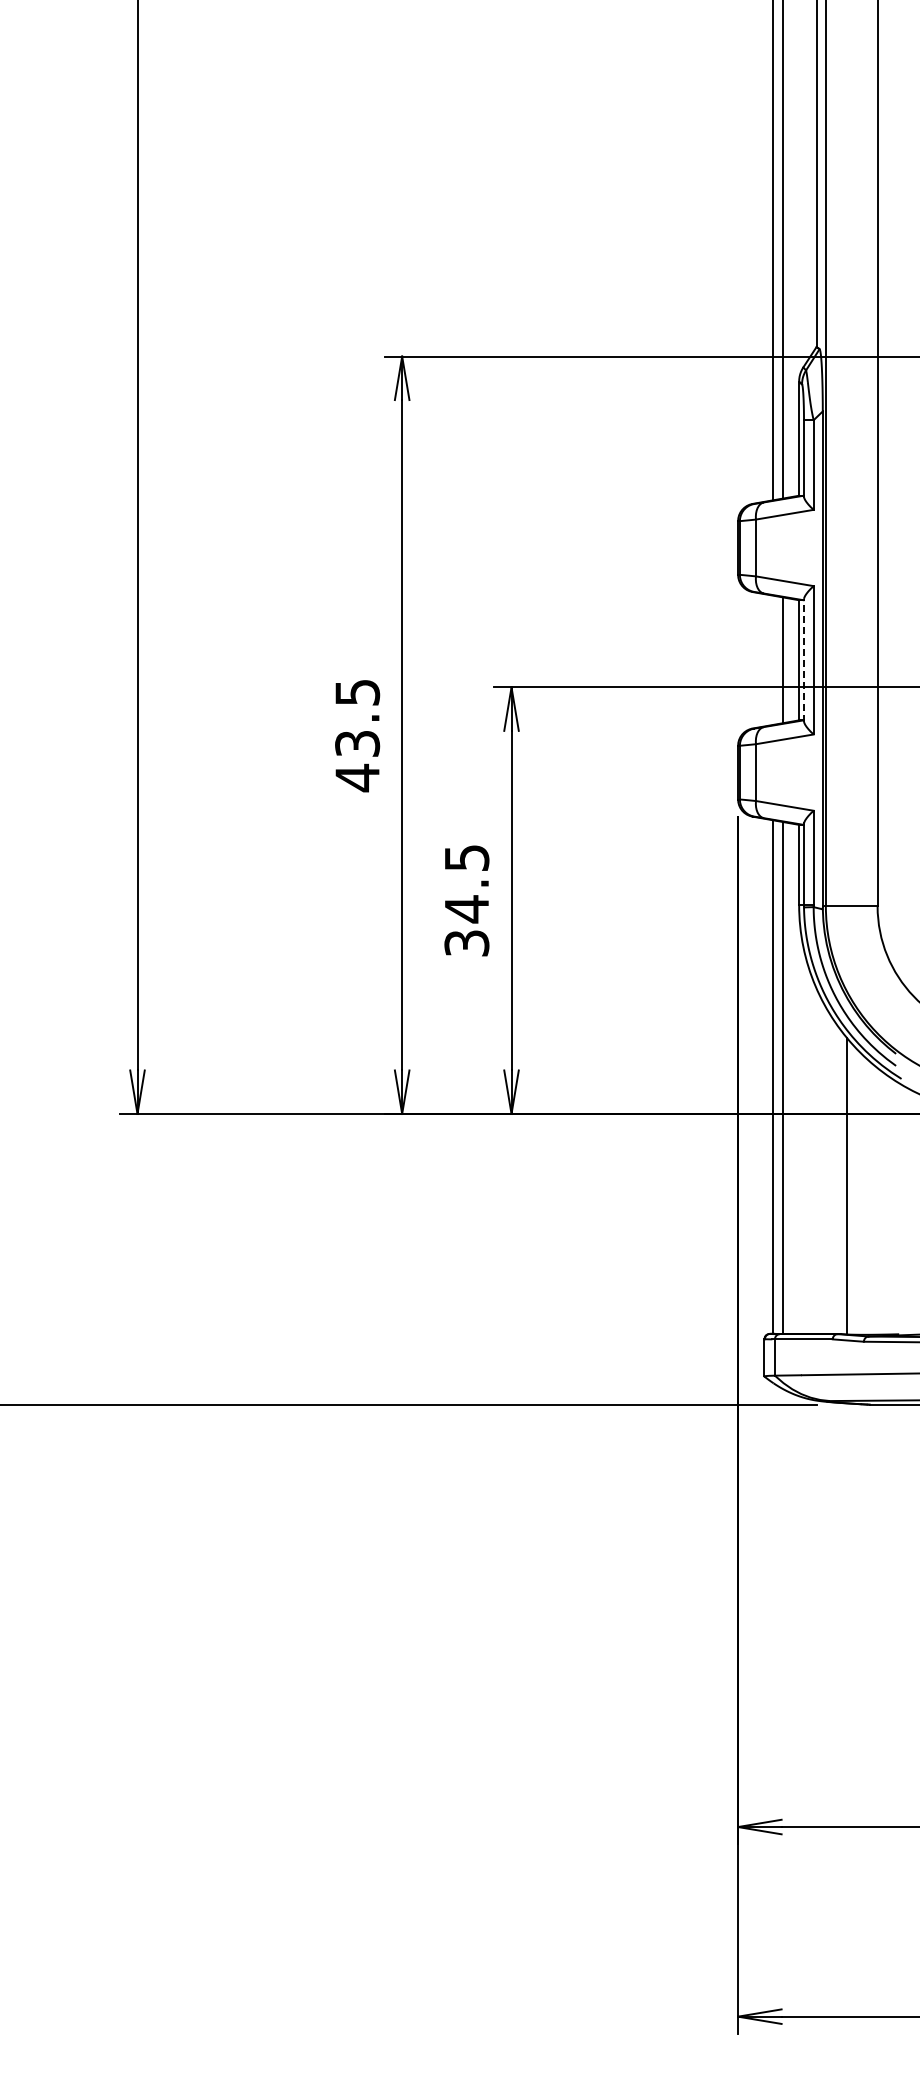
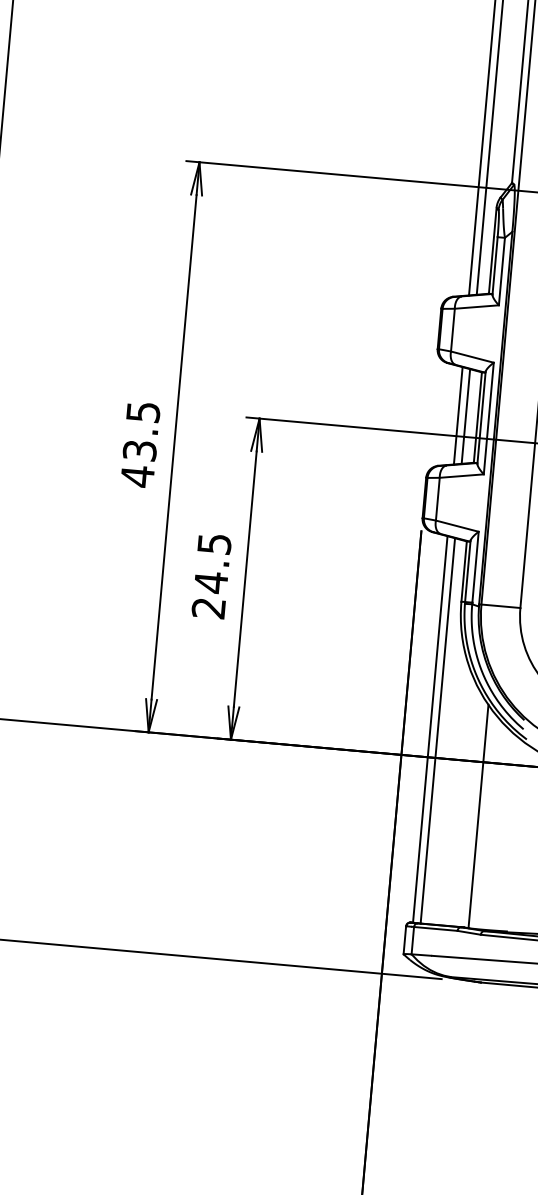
line: (773, 659) -> (458, 415), added
line: (804, 660) -> (481, 418), dashed -> solid
text: (466, 943) -> (208, 608), 34.5 -> 24.5

